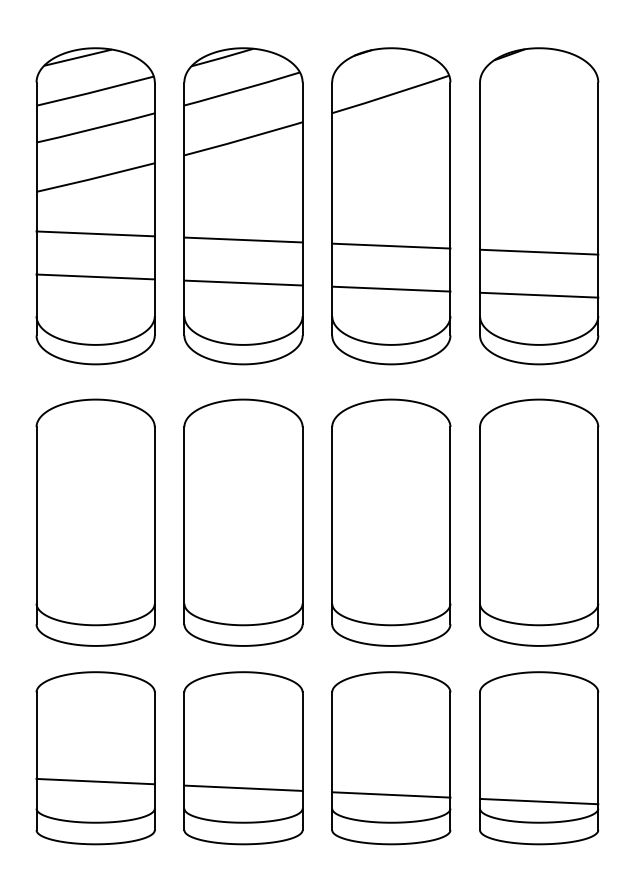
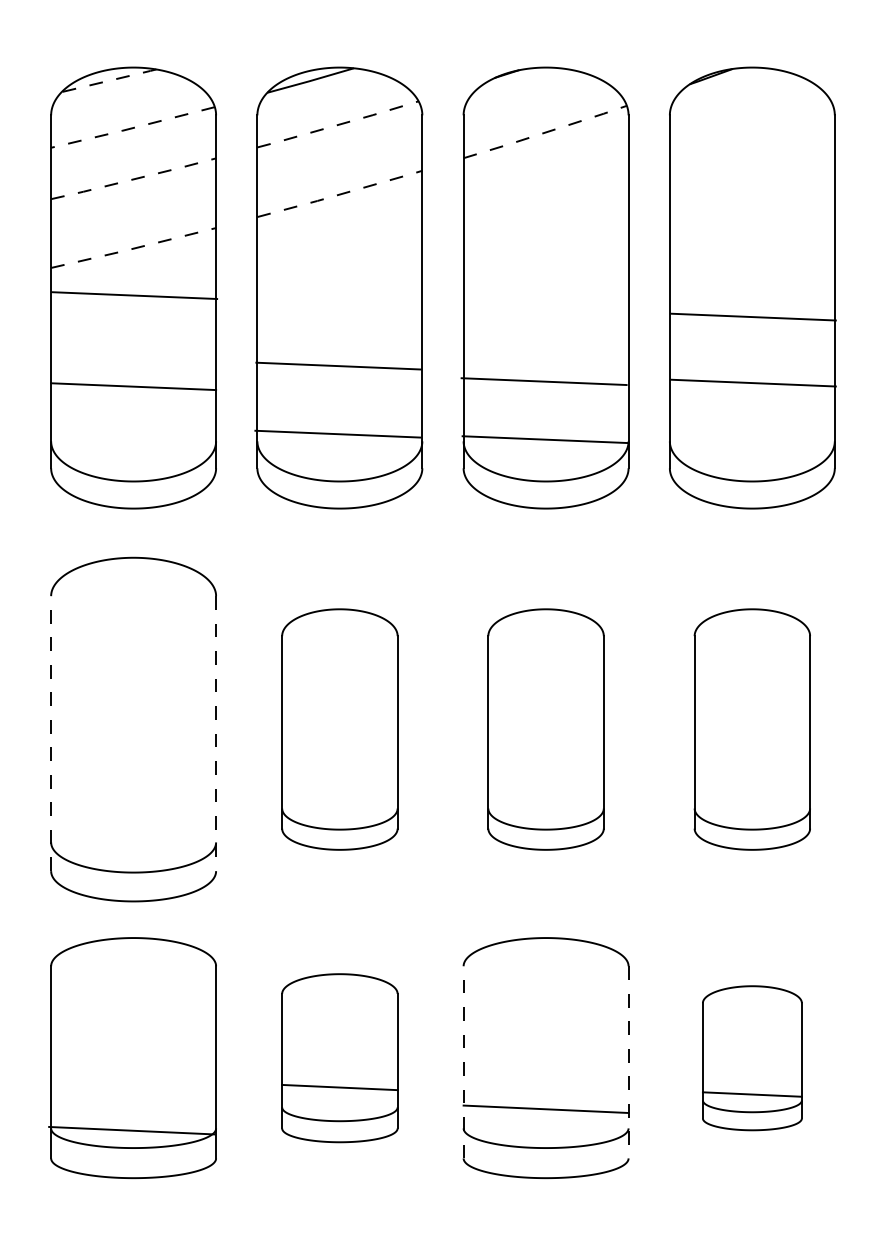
line: (78, 57) -> (109, 80), solid -> dashed
line: (242, 89) -> (338, 124), solid -> dashed
line: (94, 91) -> (132, 128), solid -> dashed
line: (390, 94) -> (545, 132), solid -> dashed
line: (96, 128) -> (134, 179), solid -> dashed
line: (243, 139) -> (340, 194), solid -> dashed
line: (95, 177) -> (133, 248), solid -> dashed
line: (95, 233) -> (134, 295), moved
line: (243, 239) -> (338, 365), moved
line: (390, 246) -> (543, 381), moved
line: (538, 251) -> (752, 316), moved
line: (243, 282) -> (337, 433), moved
line: (390, 289) -> (544, 439), moved
line: (538, 294) -> (752, 382), moved
part: (243, 522) -> (339, 729), size x0.7
part: (390, 522) -> (545, 729), size x0.7
part: (539, 522) -> (752, 729), size x0.7
line: (36, 525) -> (51, 733), solid -> dashed
line: (155, 526) -> (216, 734), solid -> dashed
part: (243, 758) -> (339, 1058), size x0.7
part: (539, 758) -> (752, 1058), size x0.6
line: (332, 760) -> (463, 1061), solid -> dashed
line: (450, 761) -> (628, 1062), solid -> dashed
line: (95, 781) -> (131, 1130), moved

